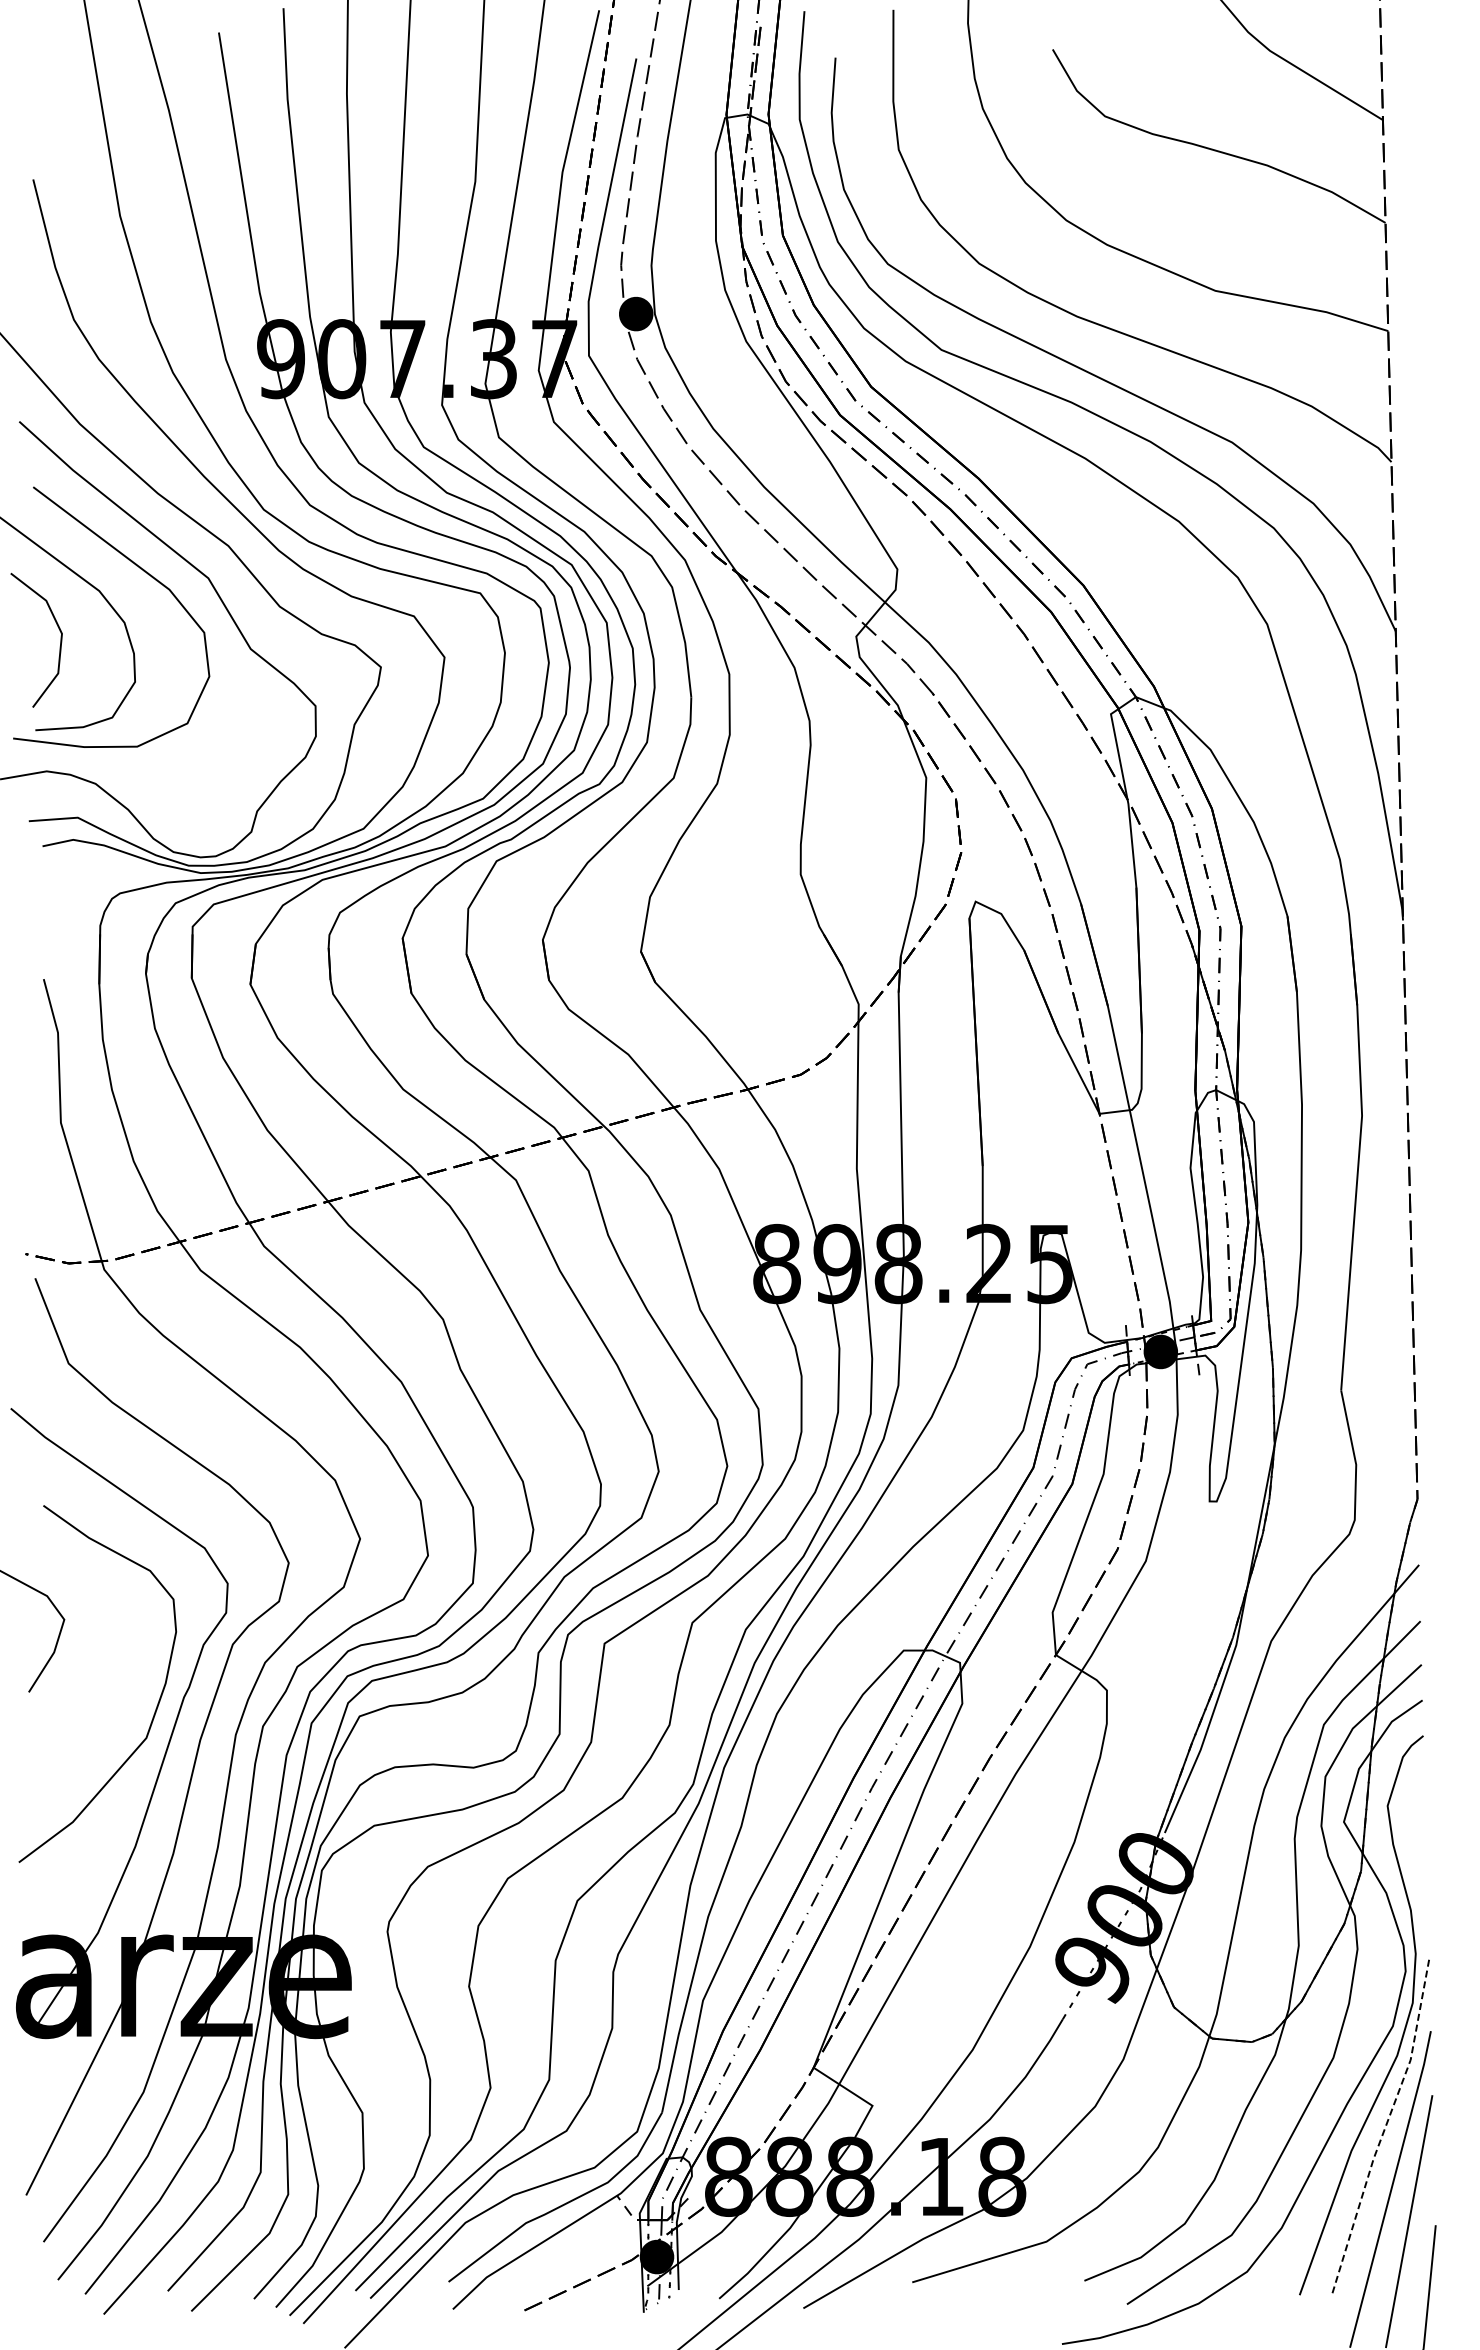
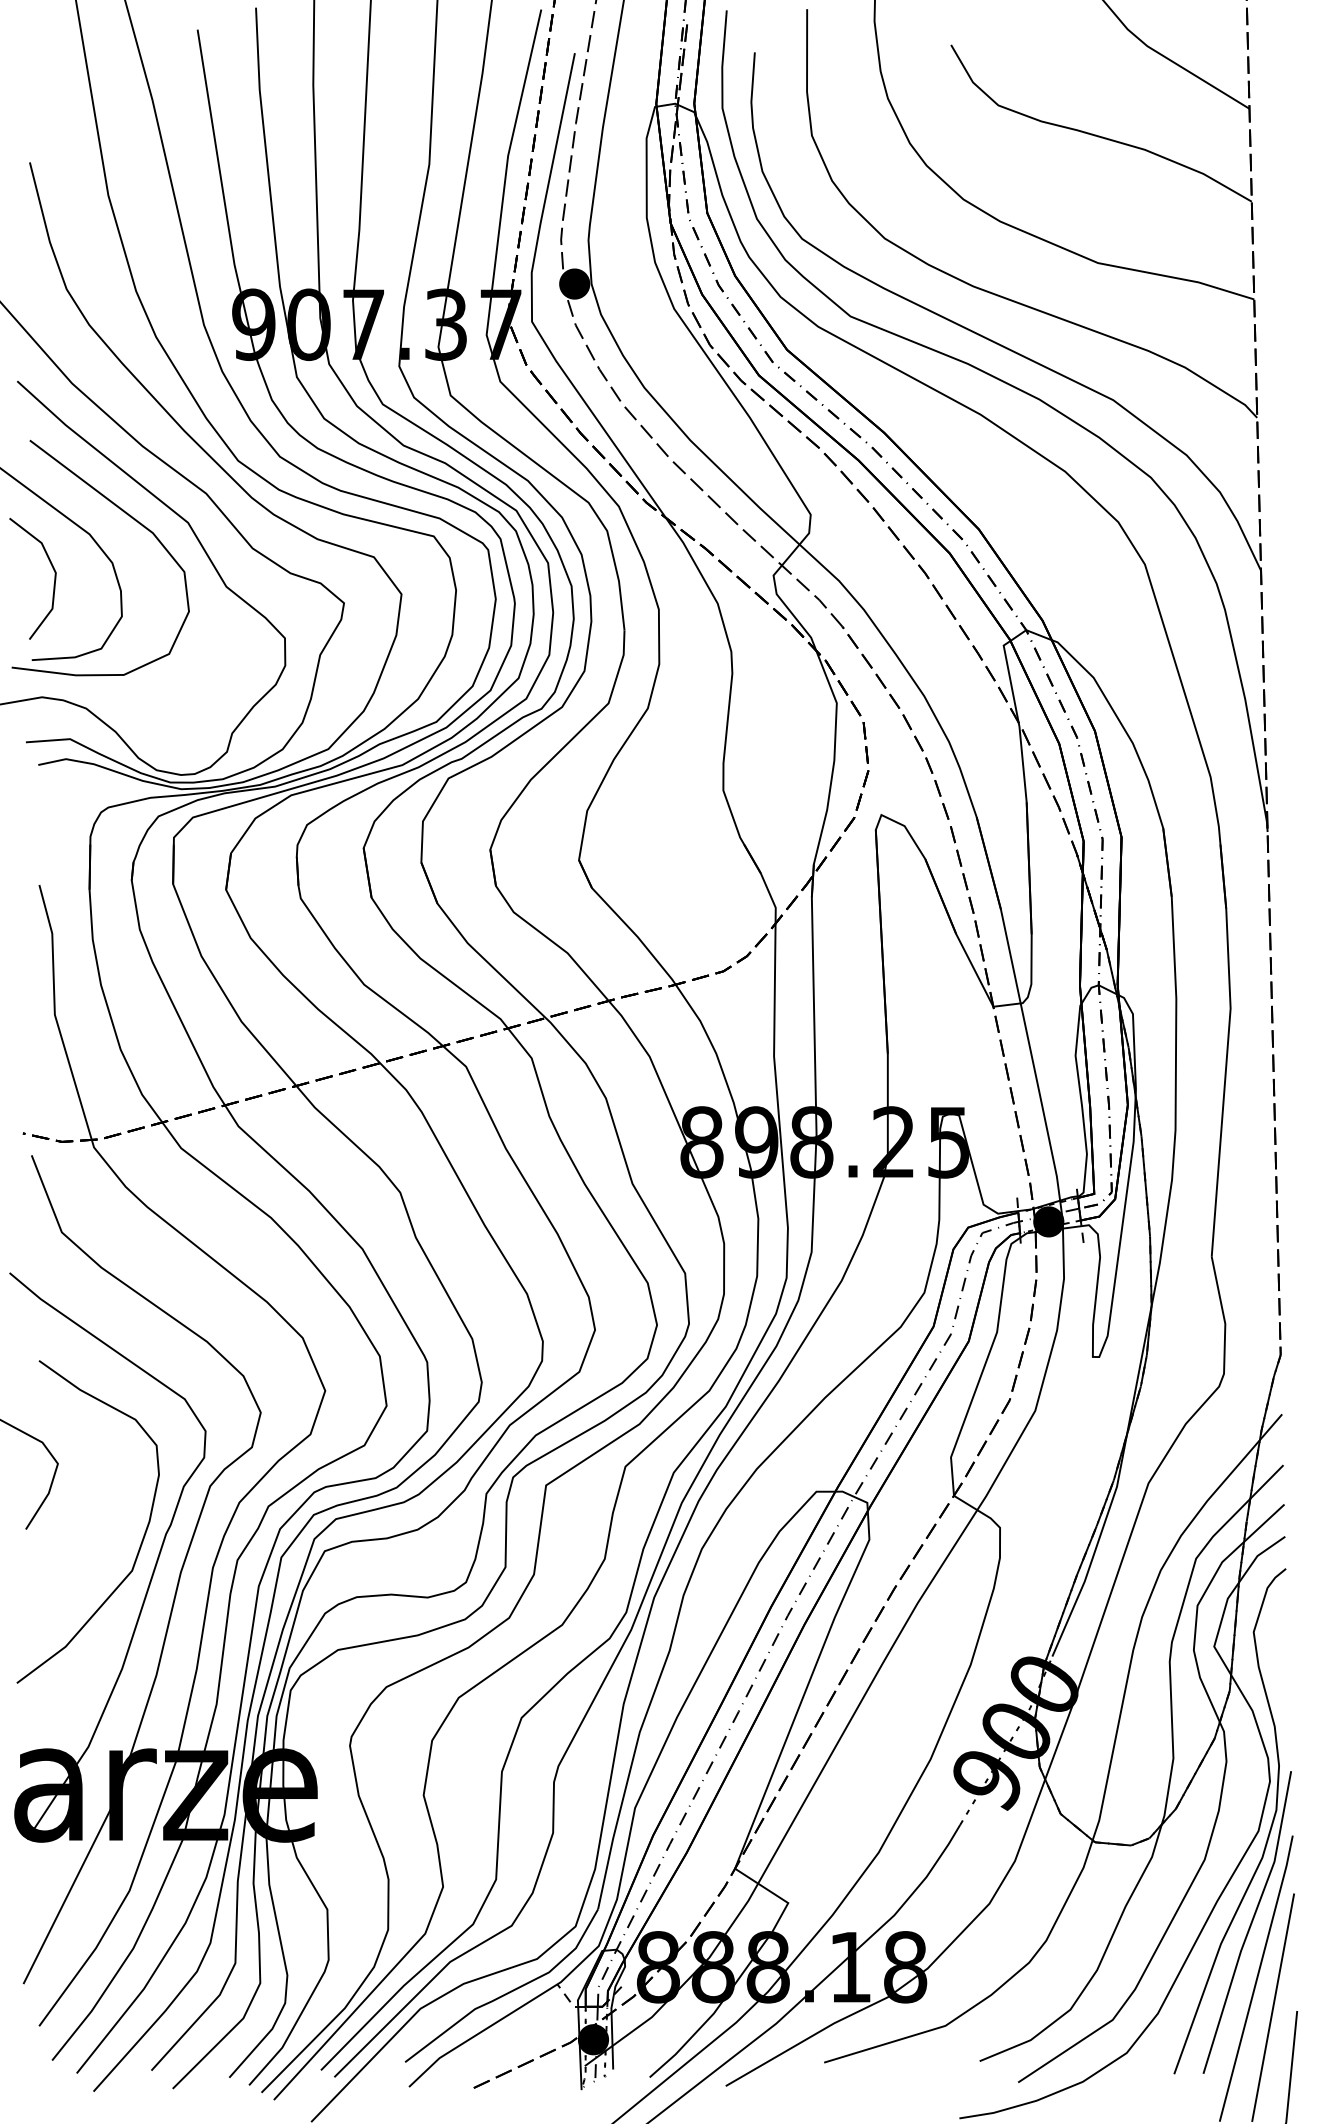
line: (1385, 2128) -> (1251, 1923), dashed -> solid

